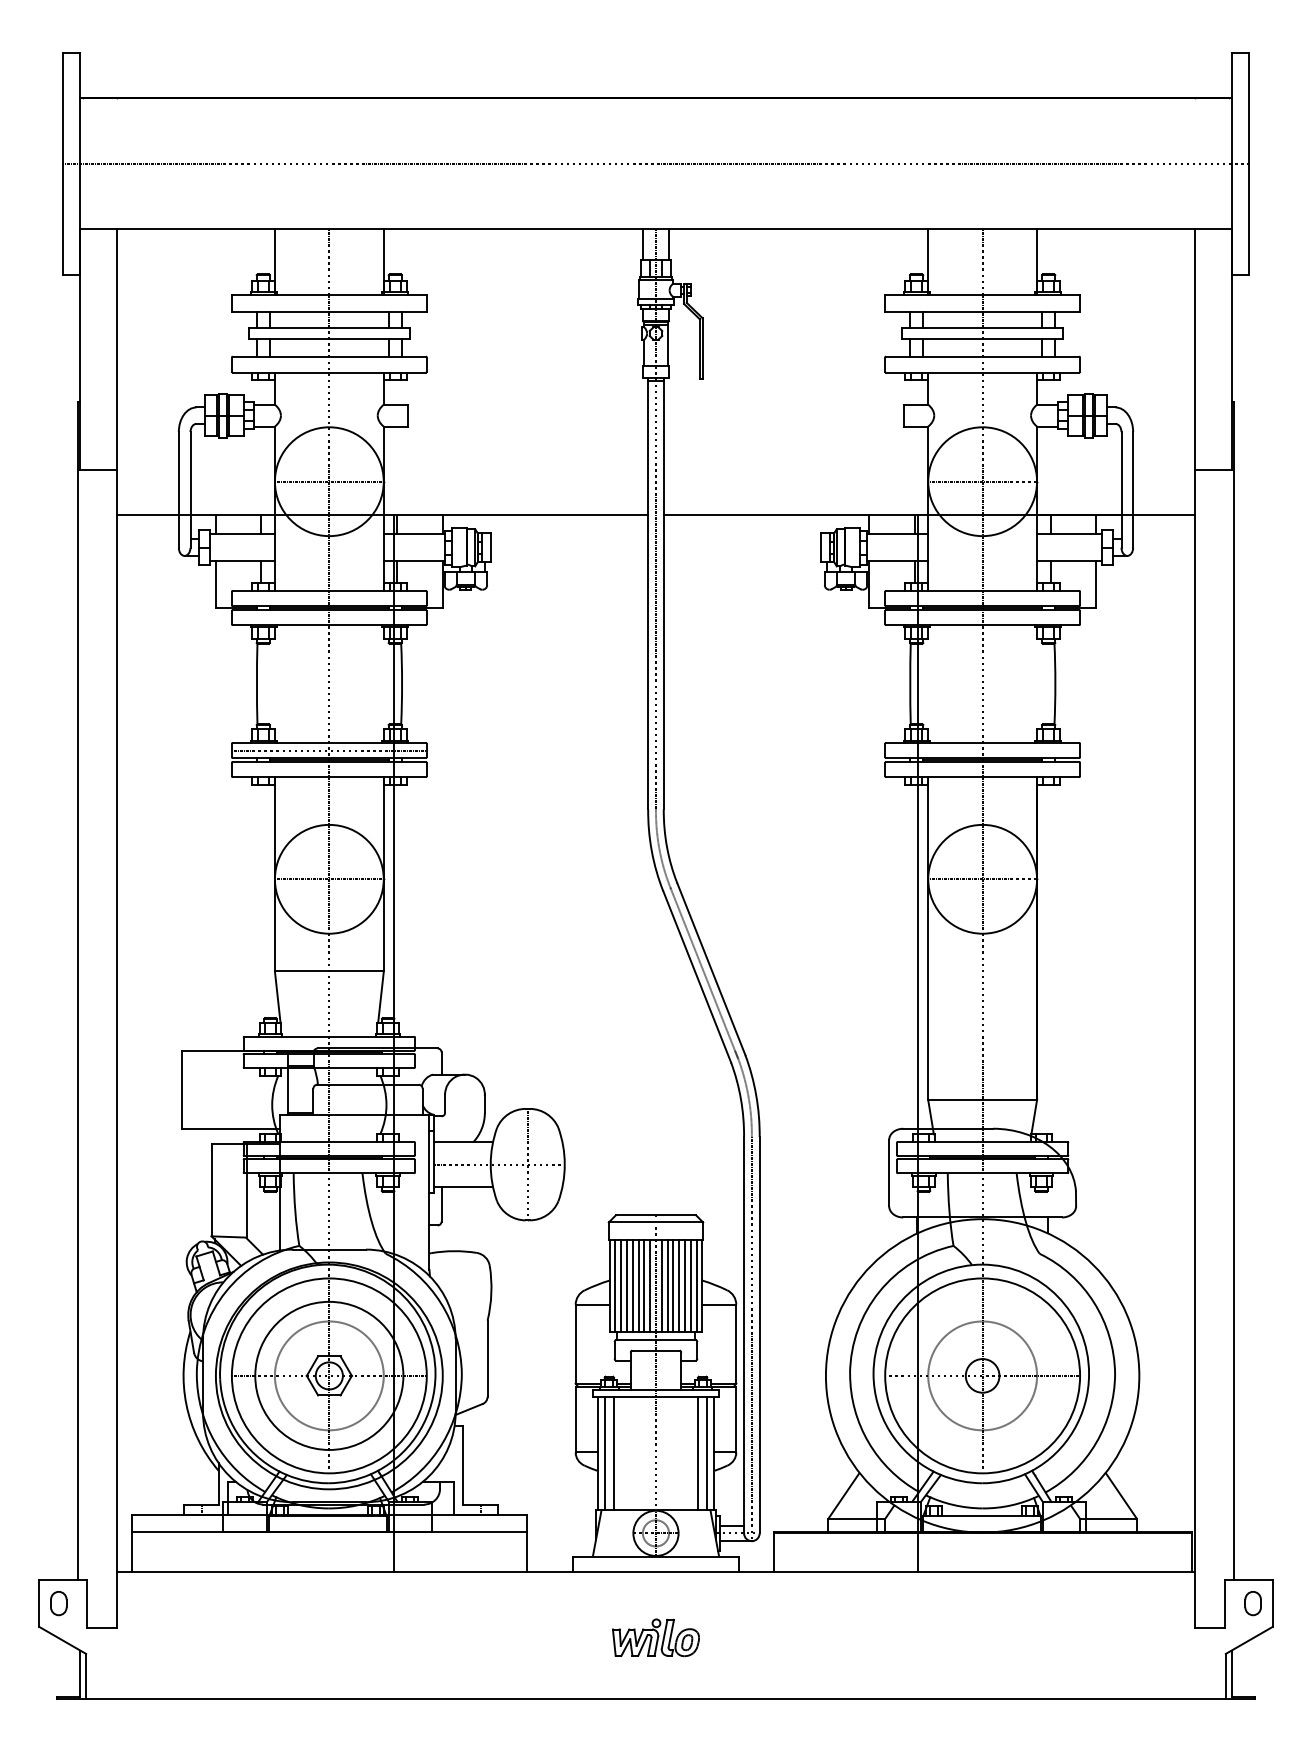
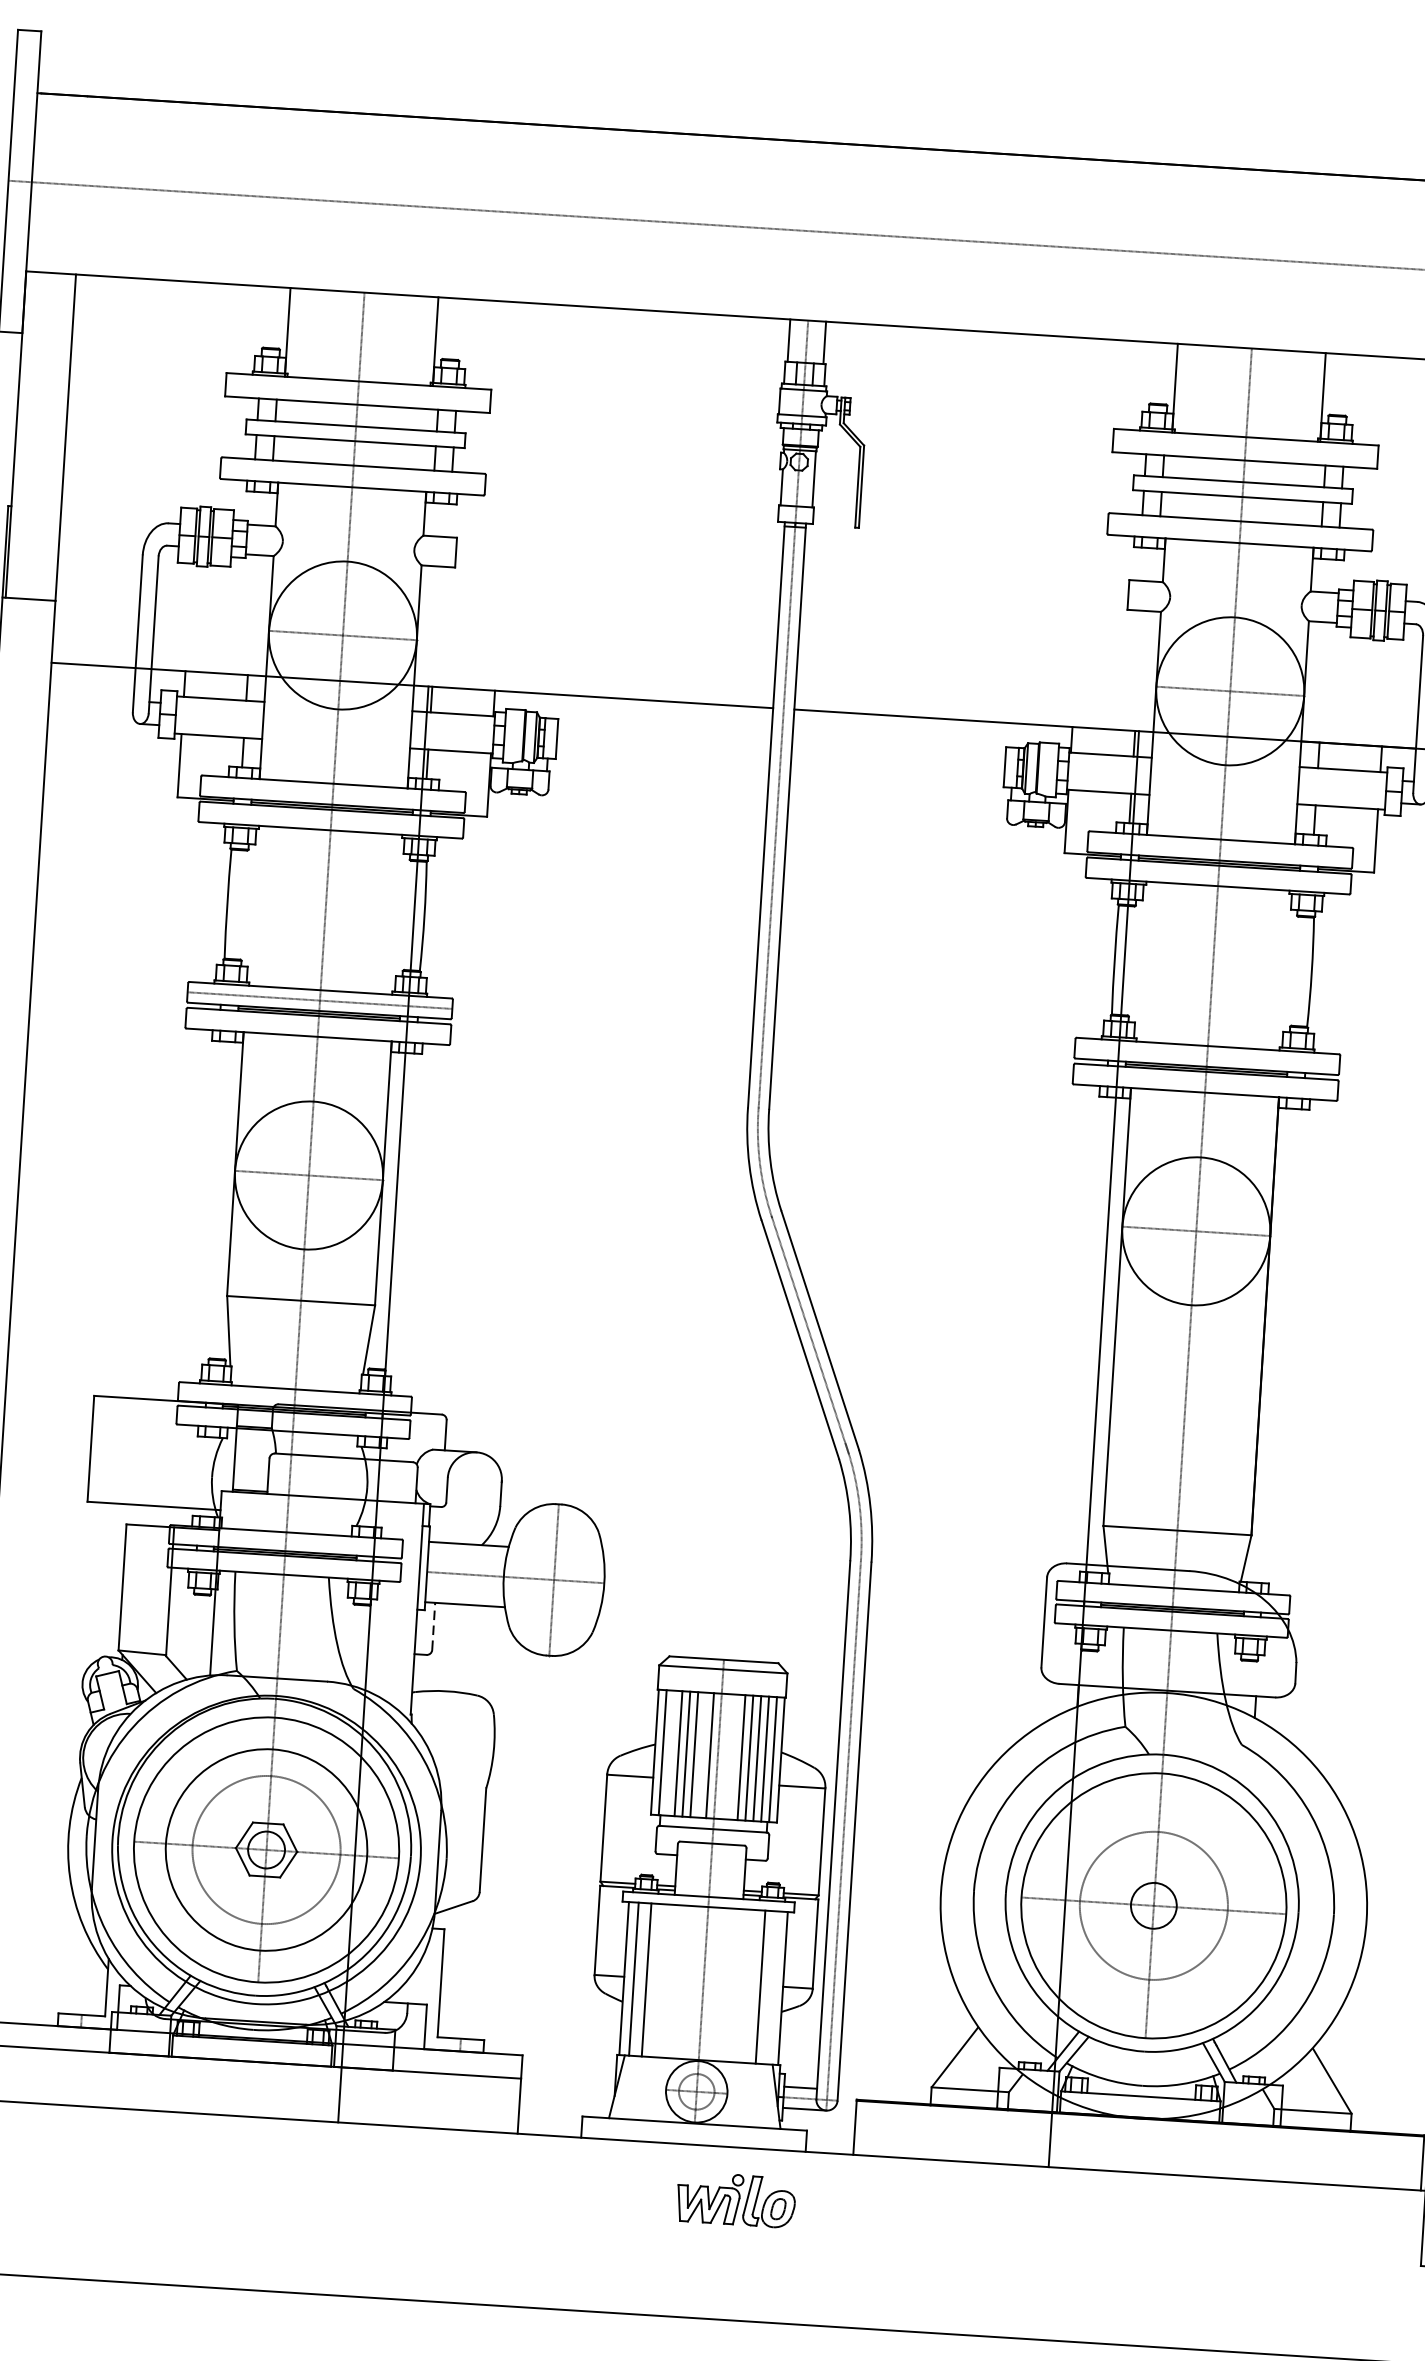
line: (441, 1203) -> (433, 1625), solid -> dashed
line: (621, 1286) -> (671, 1753), removed
line: (644, 1286) -> (702, 1755), removed
line: (661, 1286) -> (725, 1756), removed
line: (667, 1286) -> (733, 1757), removed
line: (707, 1453) -> (773, 1987), removed
part: (655, 1637) -> (735, 2199), moved

